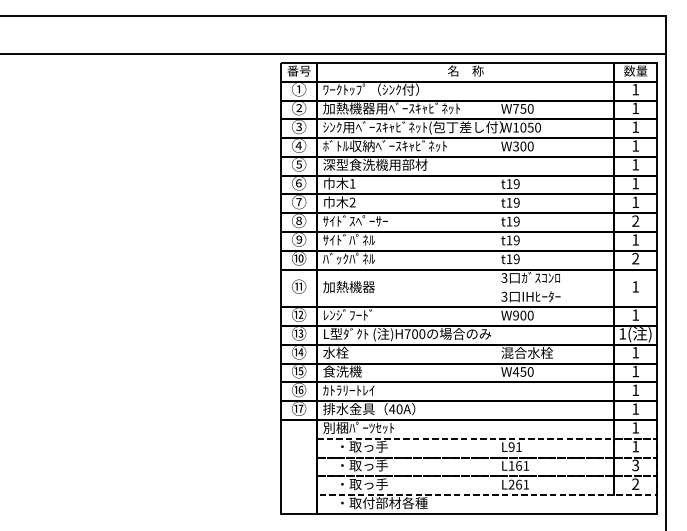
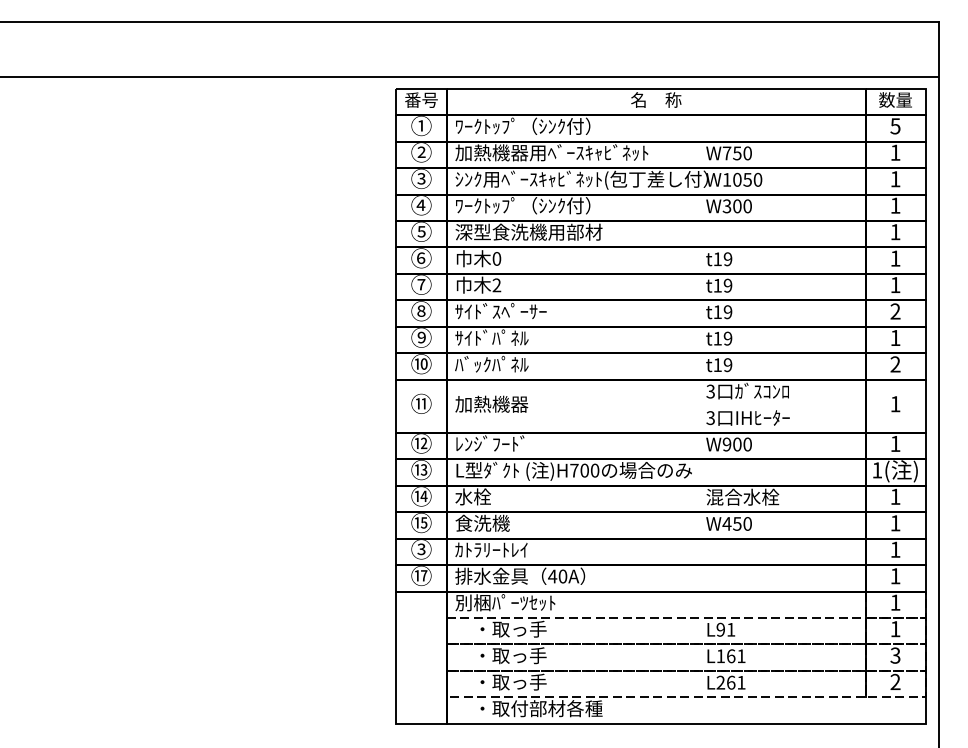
text: (635, 89) -> (895, 126), 1 -> 5
text: (384, 146) -> (541, 206), ﾎﾞﾄﾙ収納ﾍﾞｰｽｷｬﾋﾞﾈｯﾄ -> ﾜｰｸﾄｯﾌﾟ（ｼﾝｸ付）
text: (352, 183) -> (496, 258), 1 -> 0
text: (298, 389) -> (420, 548), ⑯ -> ③

